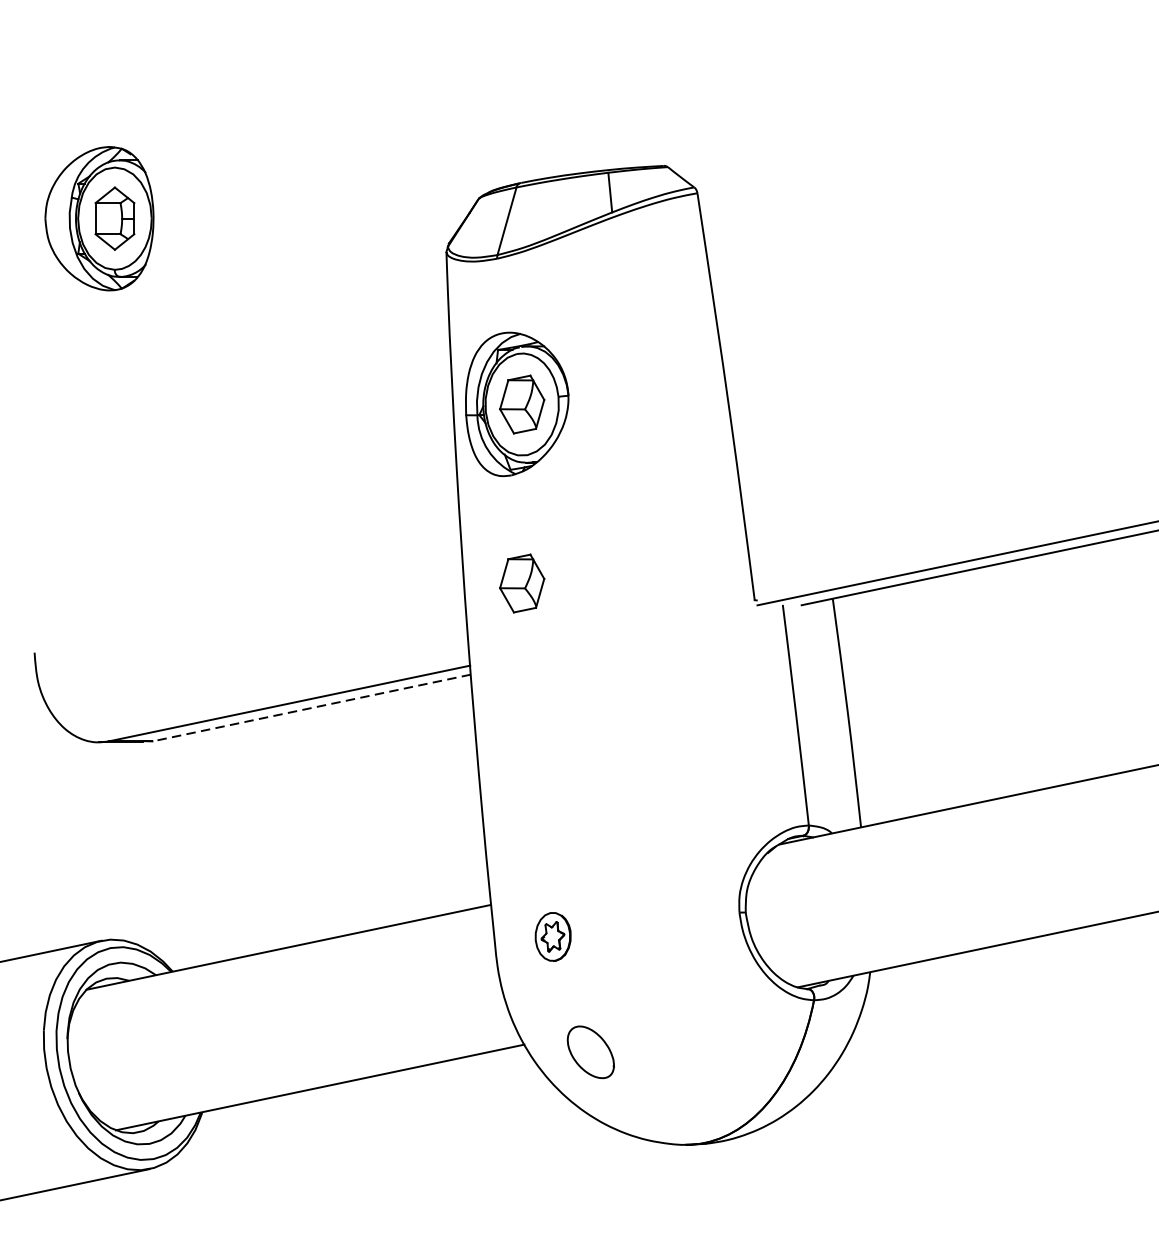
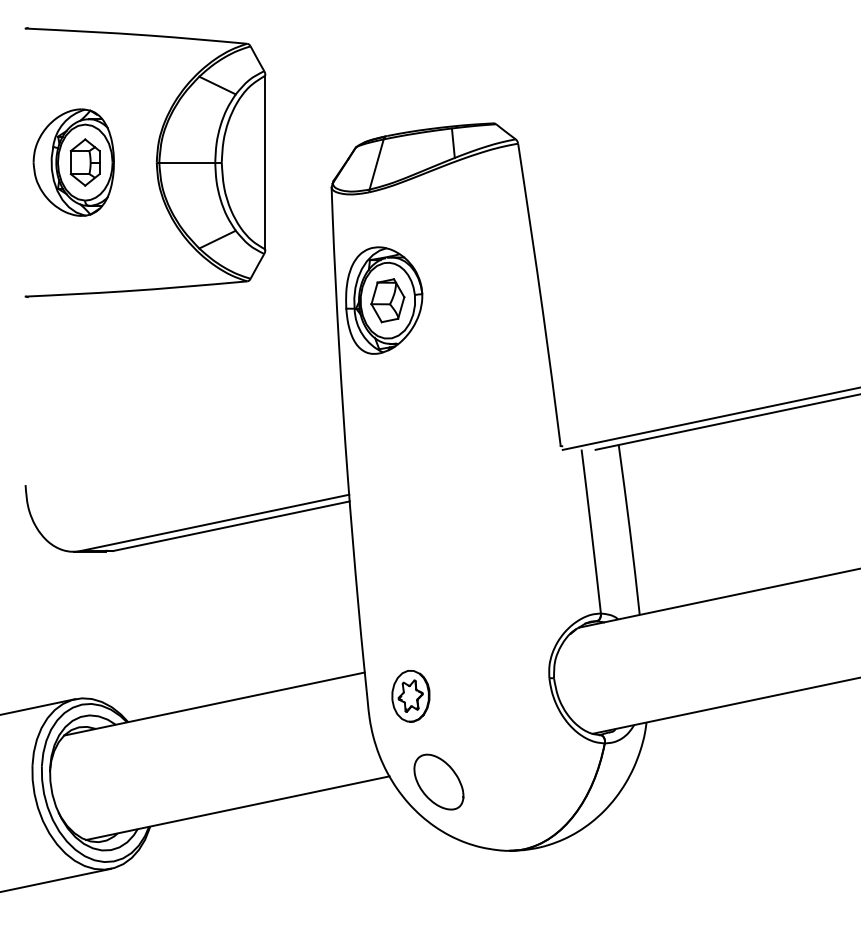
part: (209, 218) -> (155, 162), added
part: (521, 583) -> (387, 433), removed
line: (311, 708) -> (231, 526), dashed -> solid
part: (552, 937) -> (410, 696), size x1.43
part: (590, 1051) -> (438, 781), size x1.43

